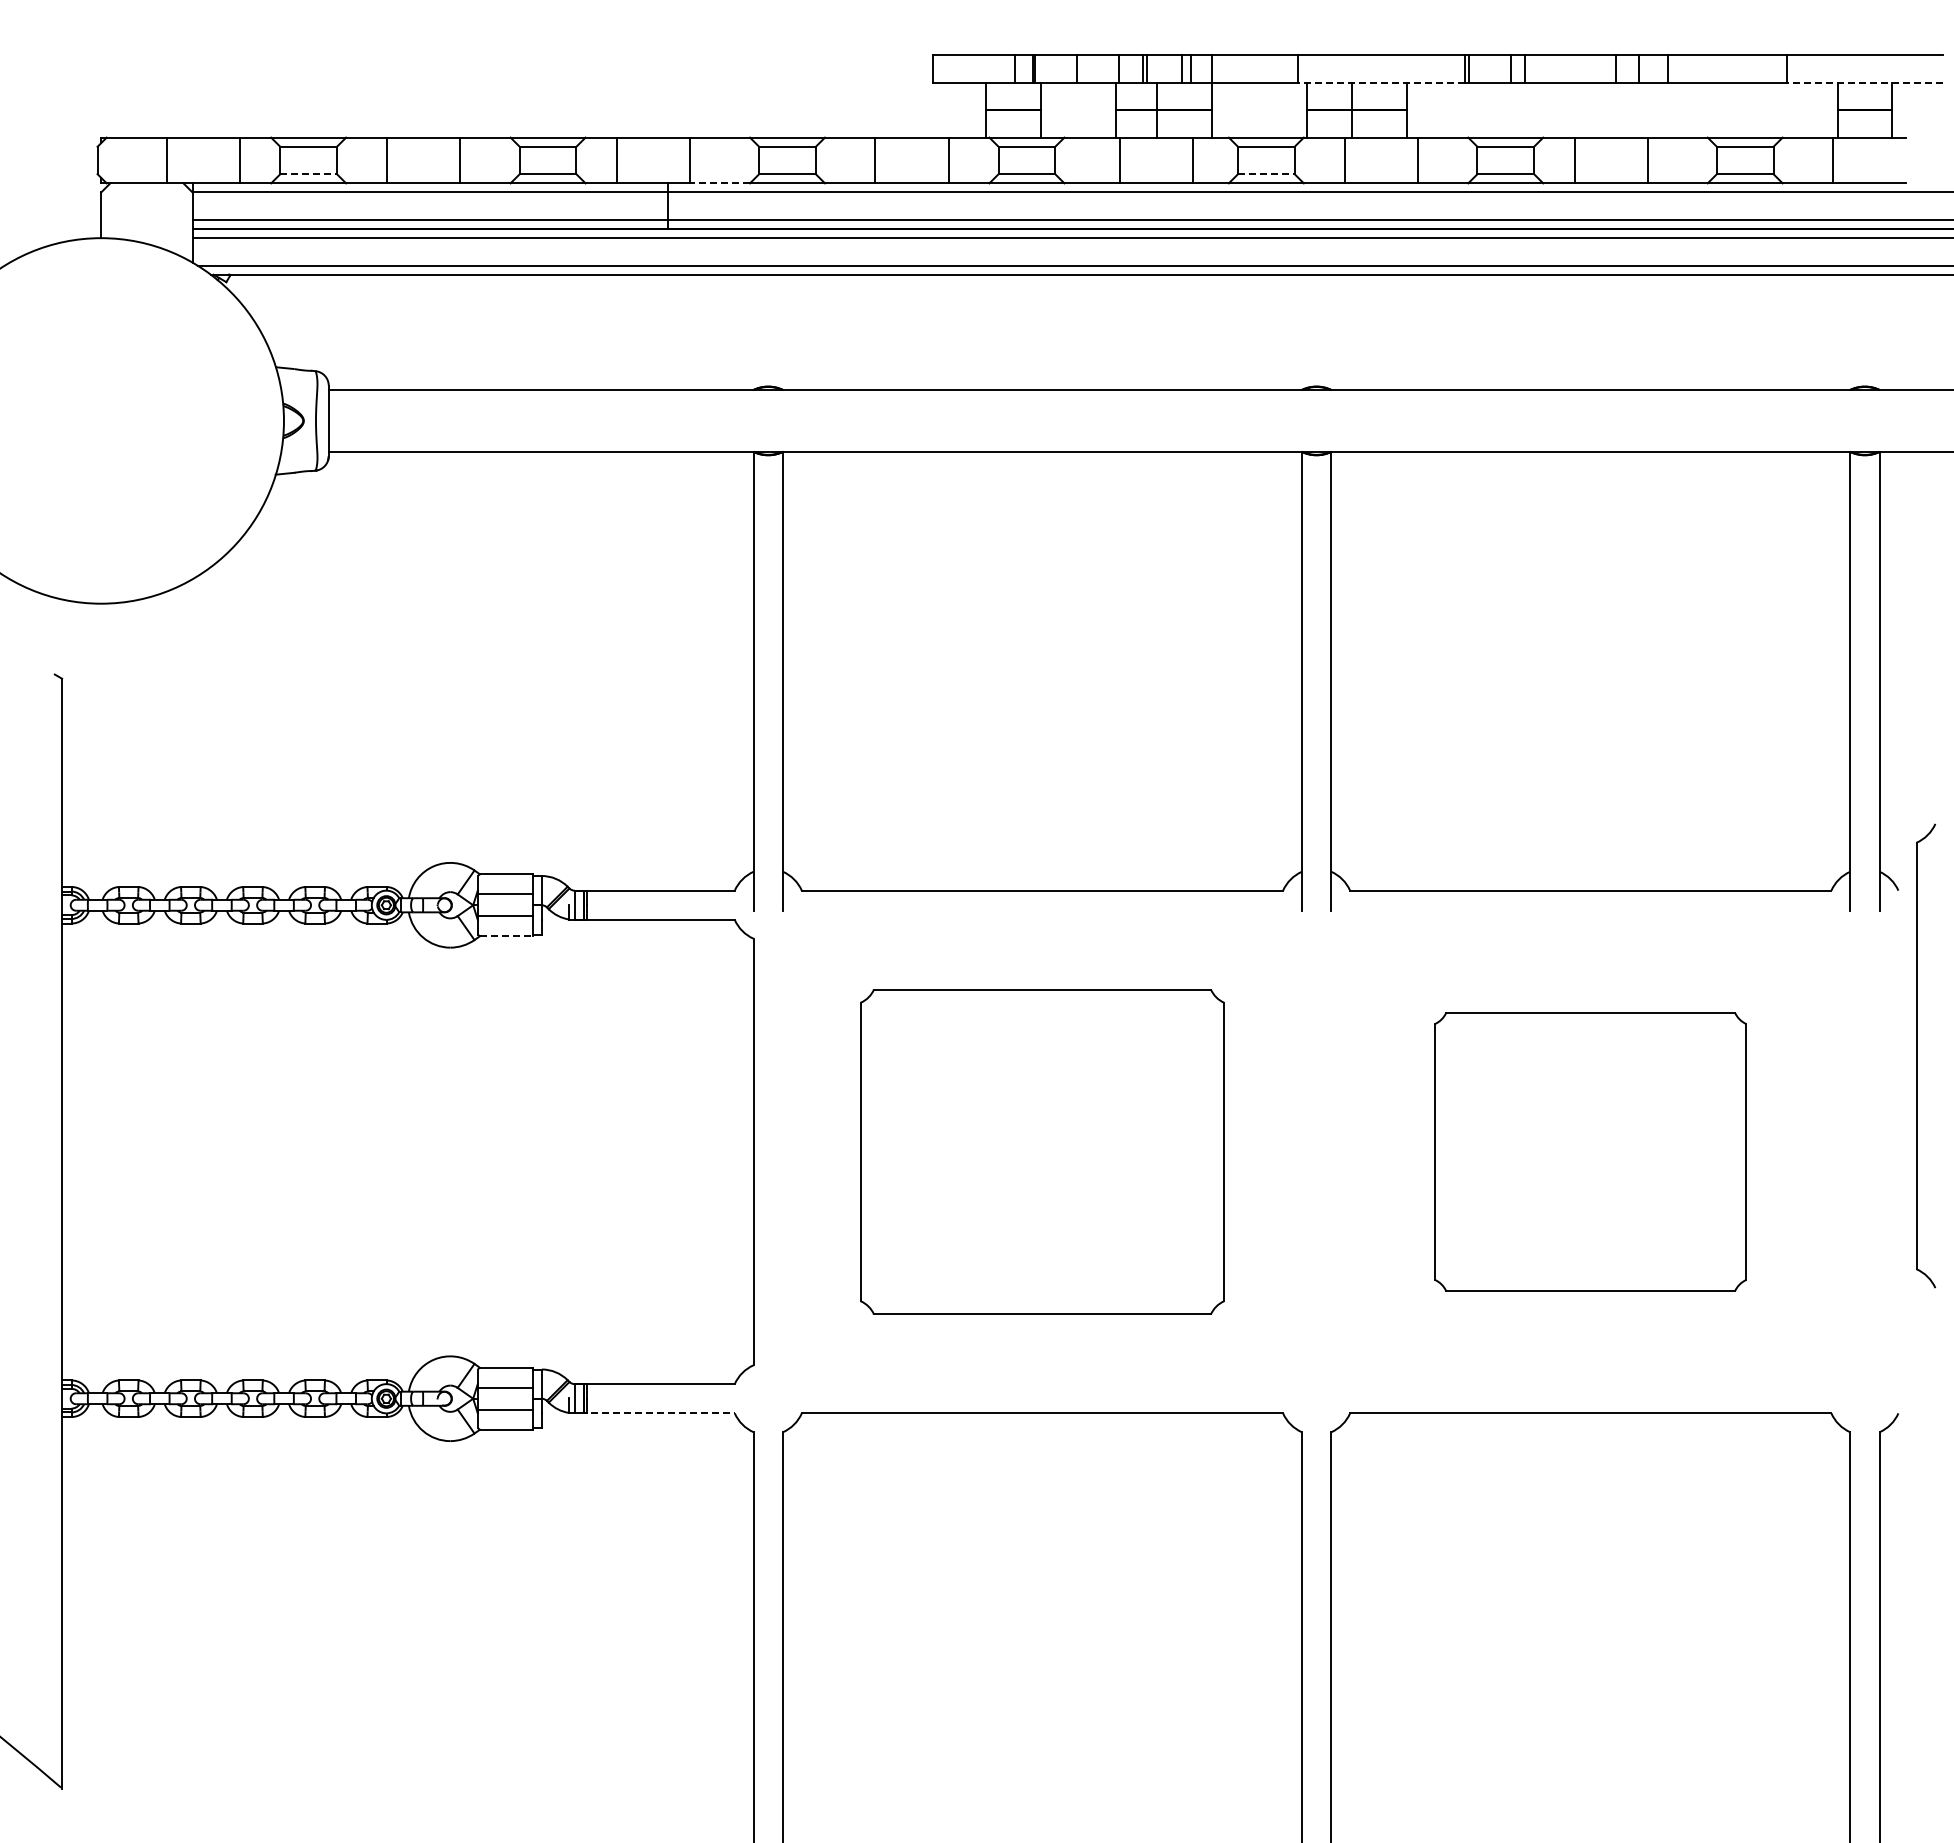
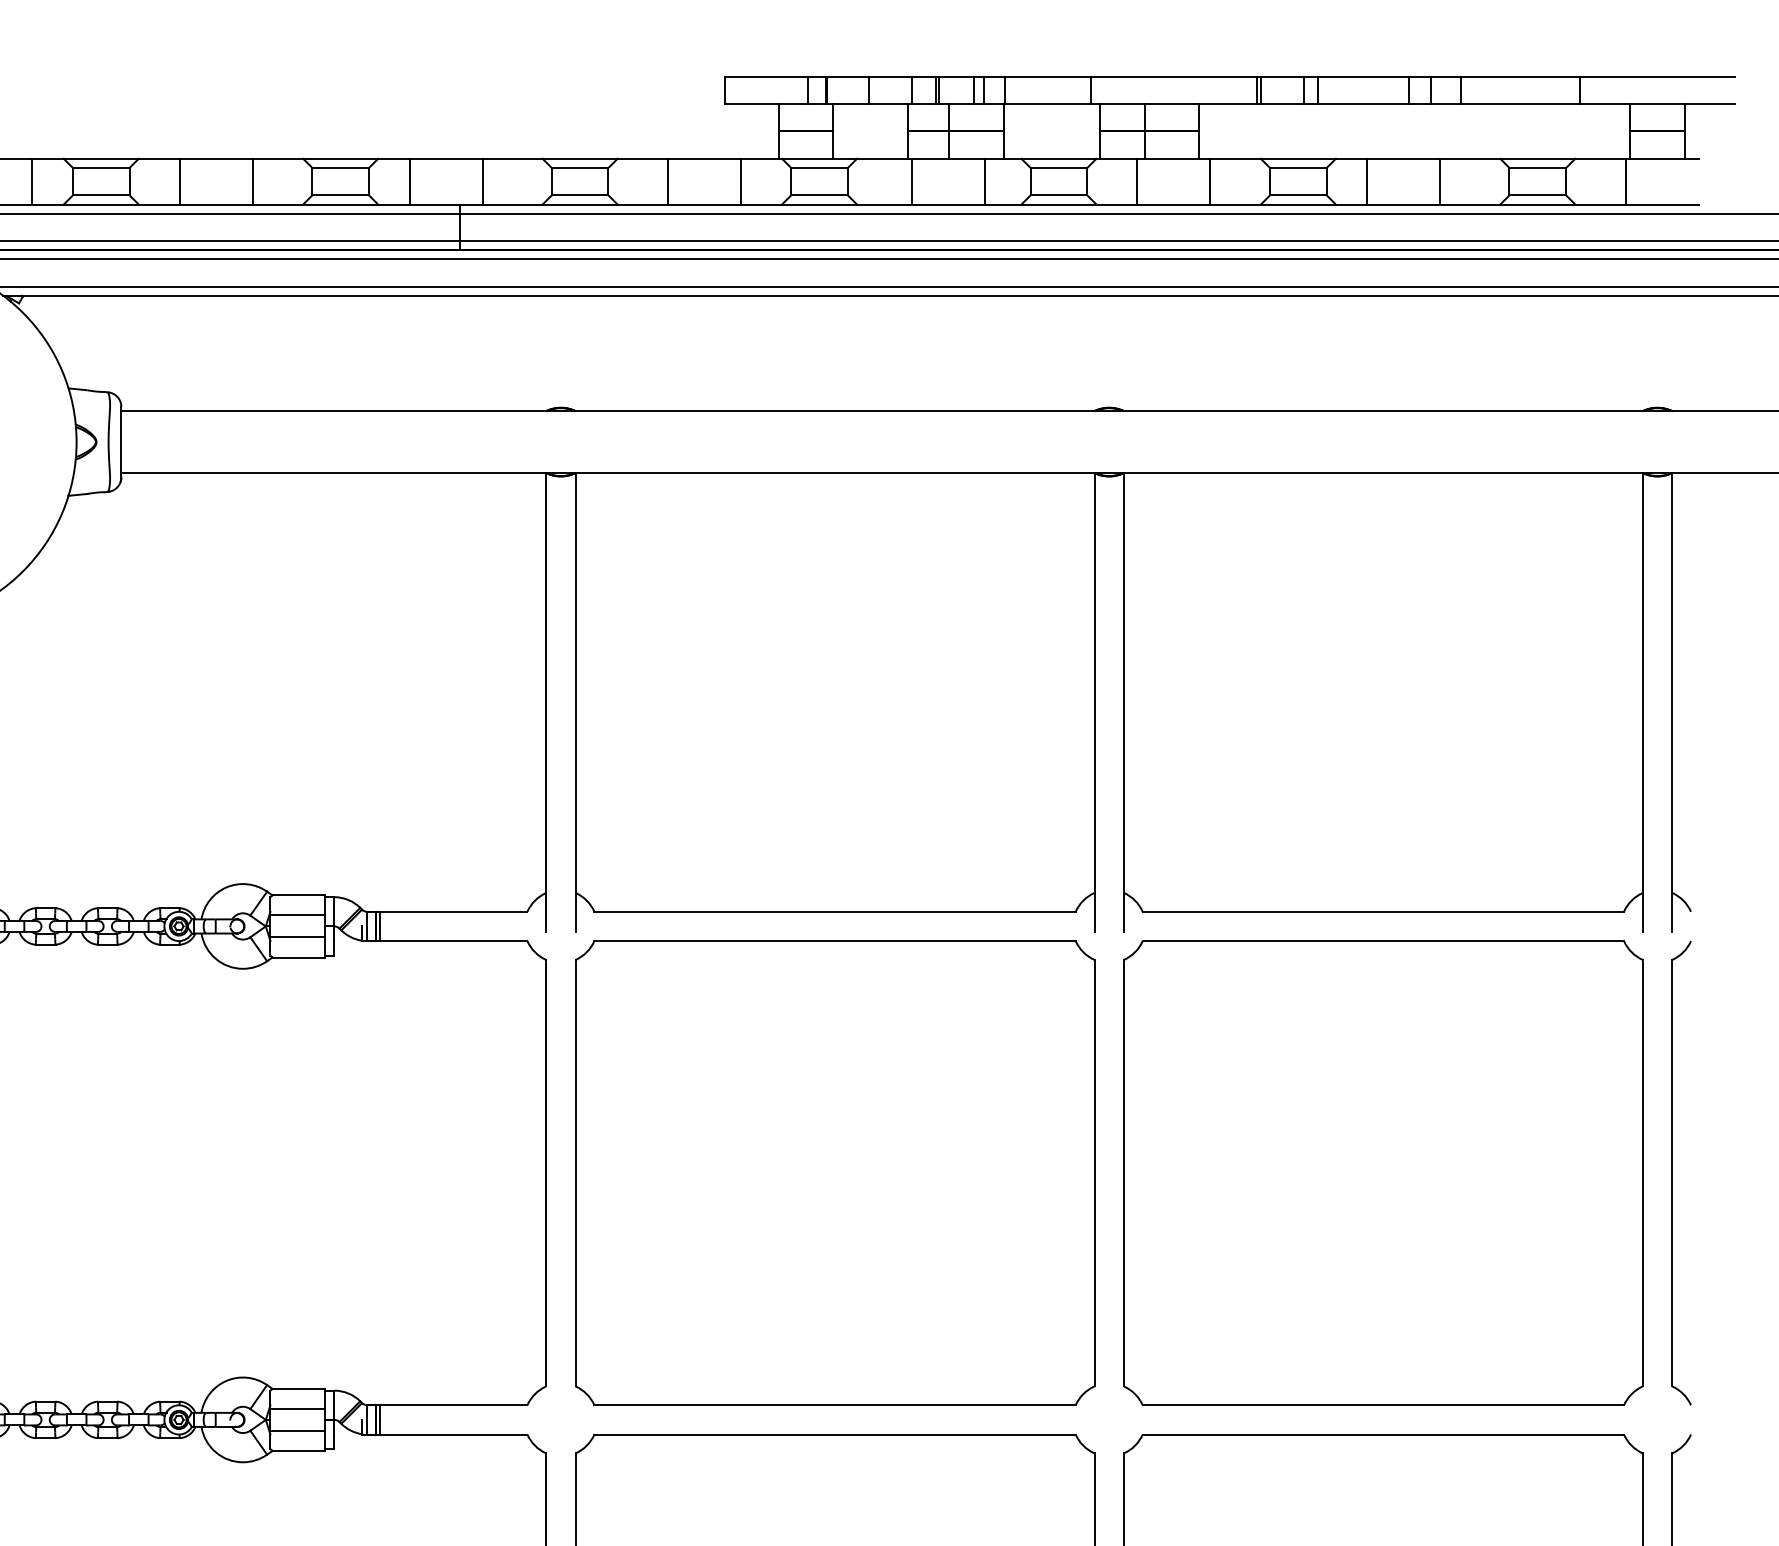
line: (1380, 82) -> (1173, 103), dashed -> solid
line: (1864, 82) -> (1657, 103), dashed -> solid
line: (309, 174) -> (102, 195), dashed -> solid
line: (1266, 174) -> (1059, 195), dashed -> solid
line: (720, 183) -> (513, 204), dashed -> solid
line: (506, 936) -> (299, 957), dashed -> solid
part: (1917, 1055) -> (1673, 1172), moved
part: (1042, 1151) -> (835, 1172), size x1.43
part: (1590, 1151) -> (1383, 1172), size x1.67
line: (652, 1413) -> (445, 1434), dashed -> solid

